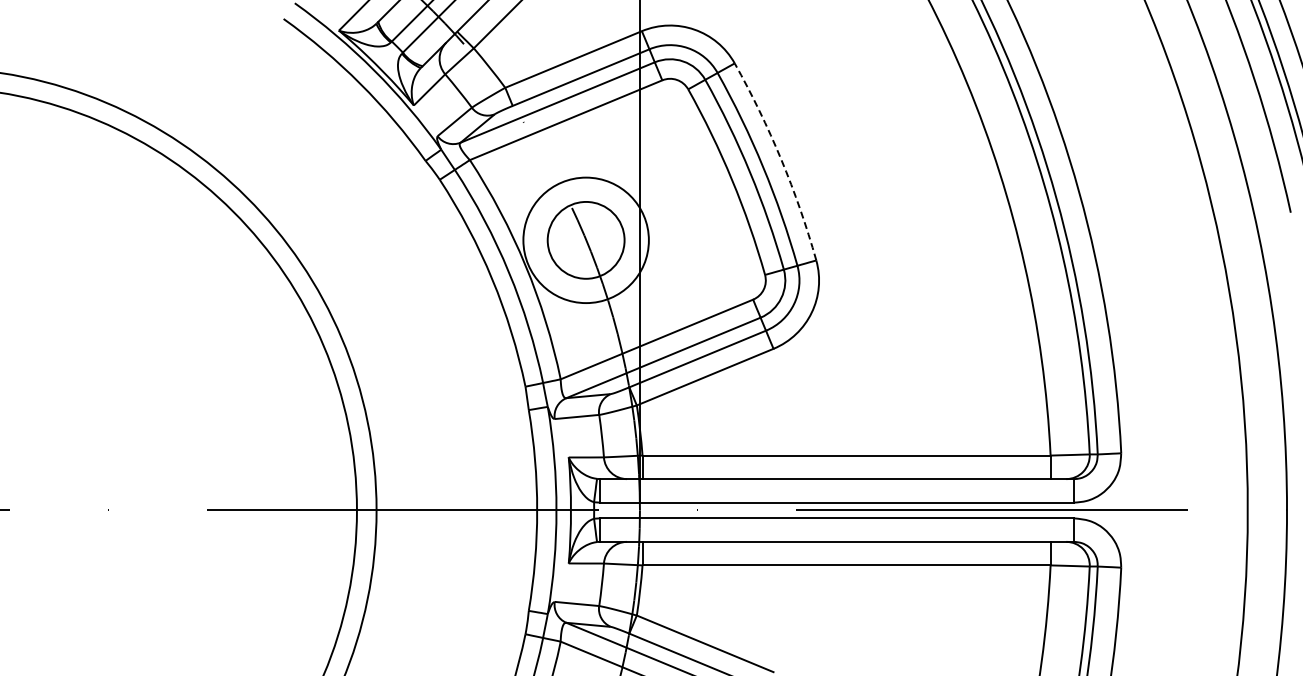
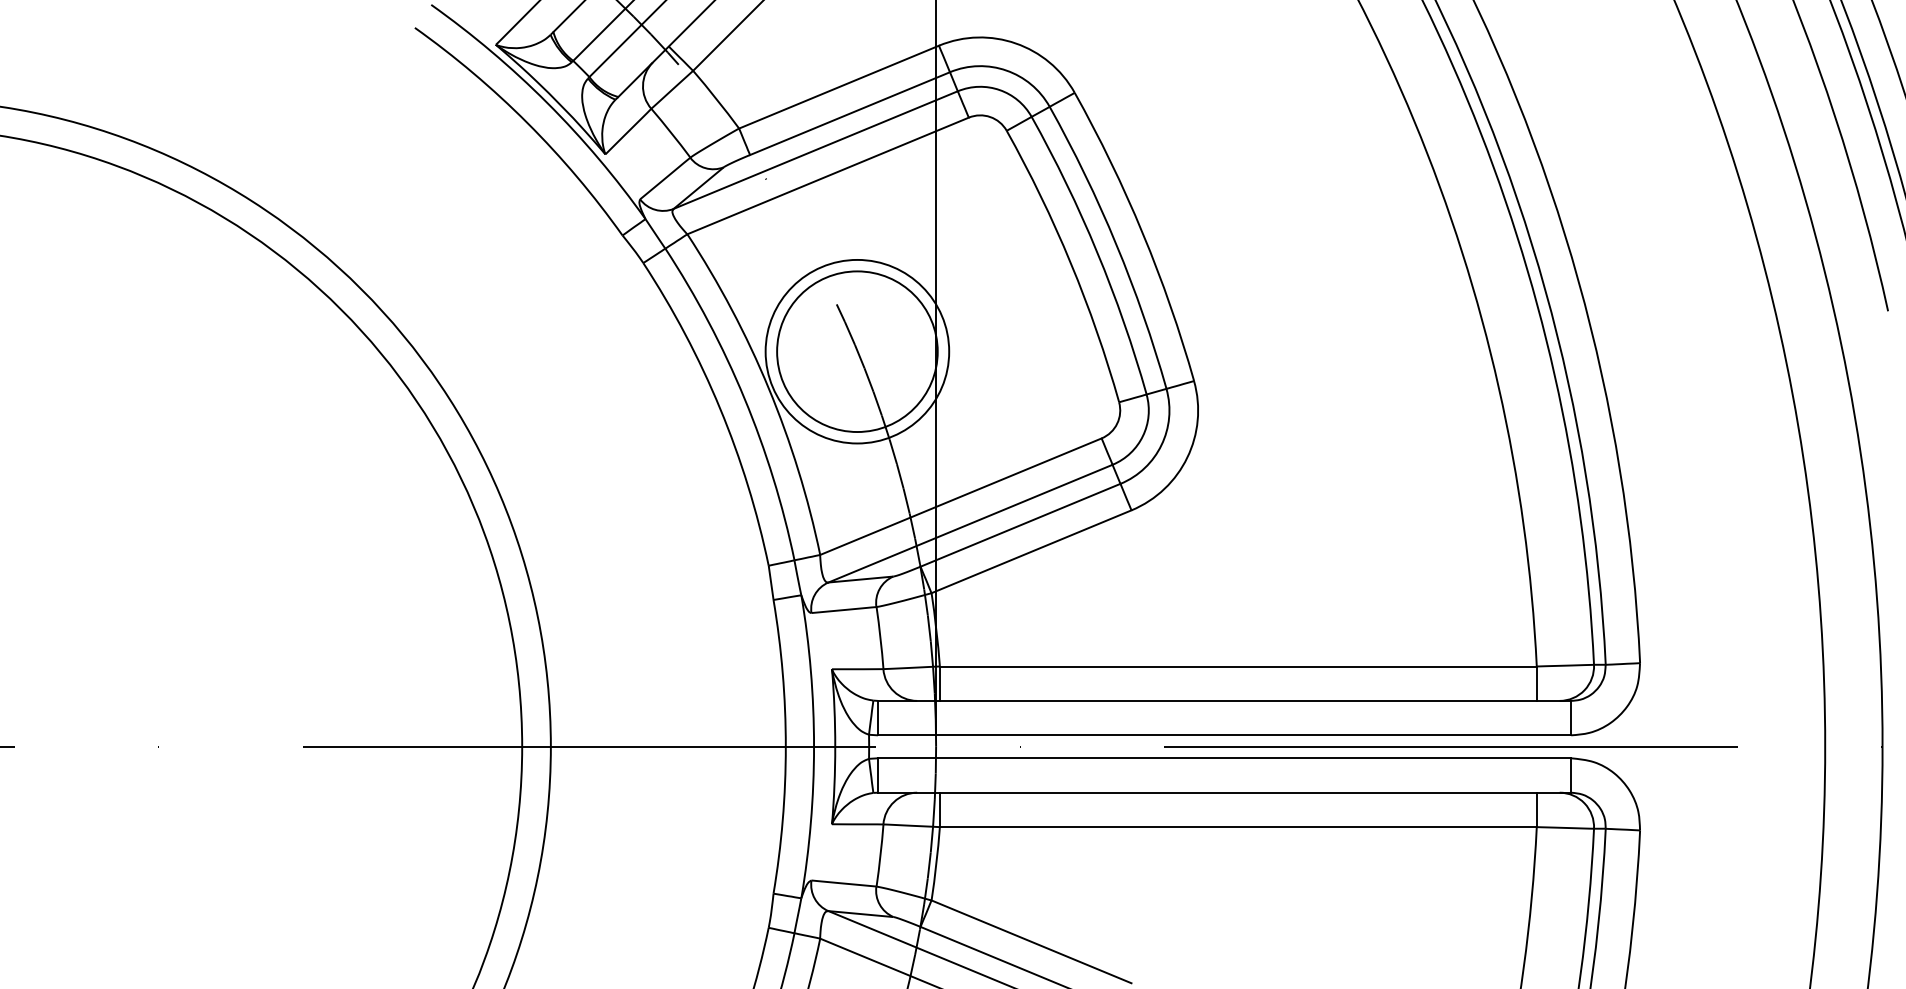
arc: (781, 159) -> (1143, 233), dashed -> solid
circle: (586, 240) -> (857, 351), size x1.43

